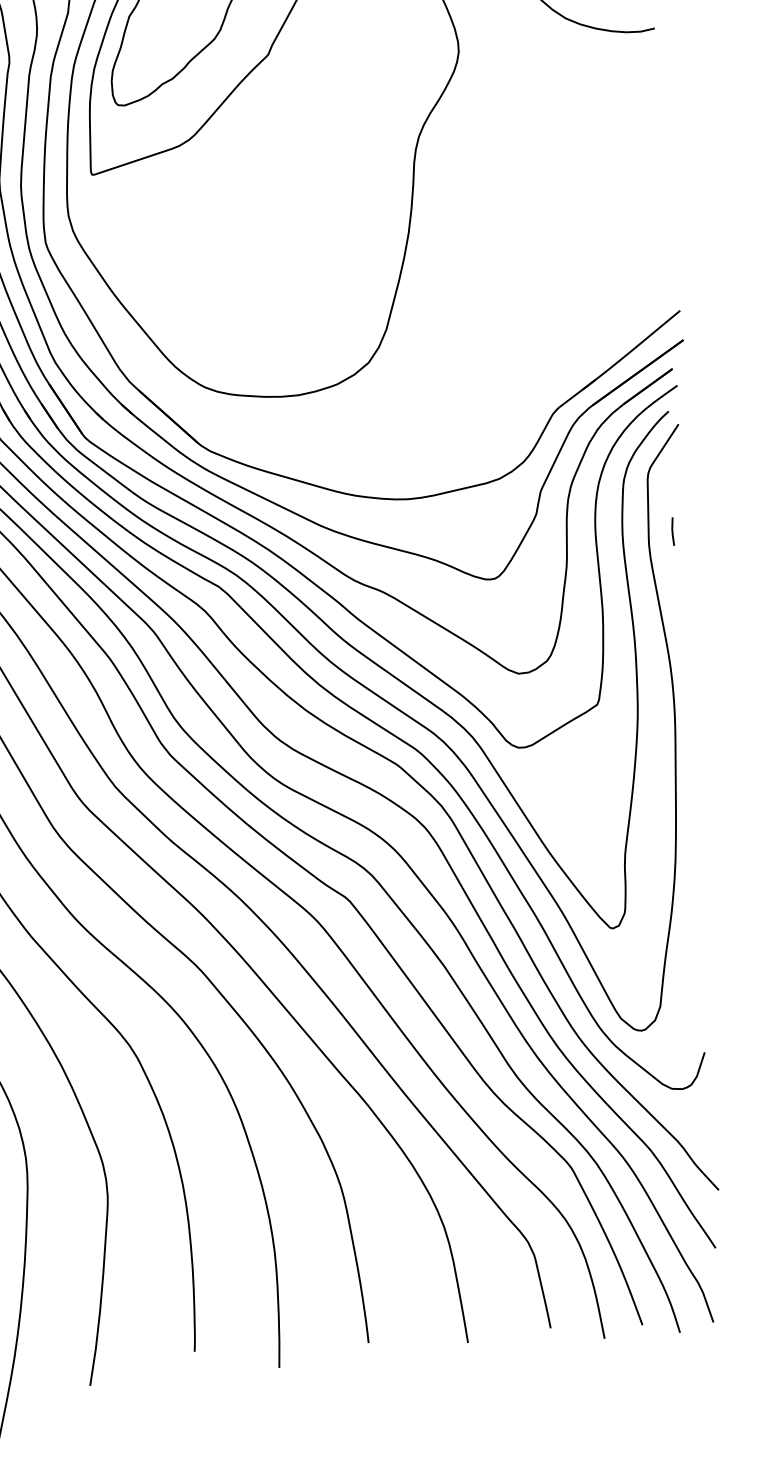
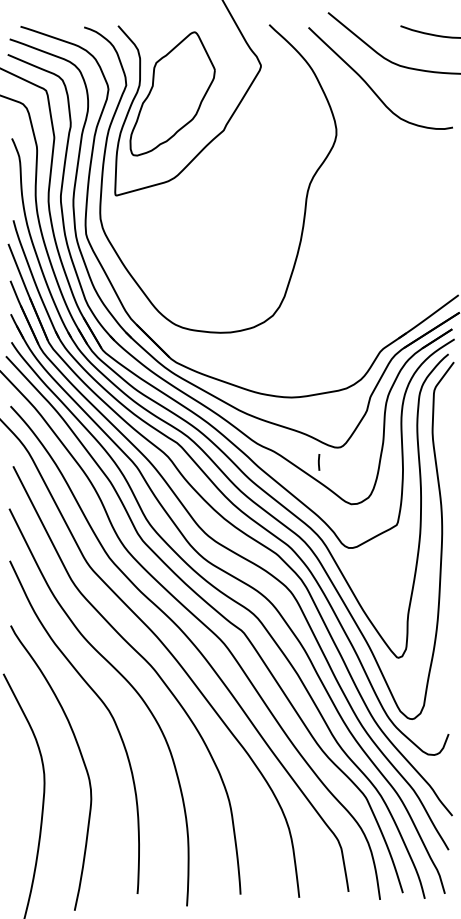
line: (673, 531) -> (319, 462), moved

